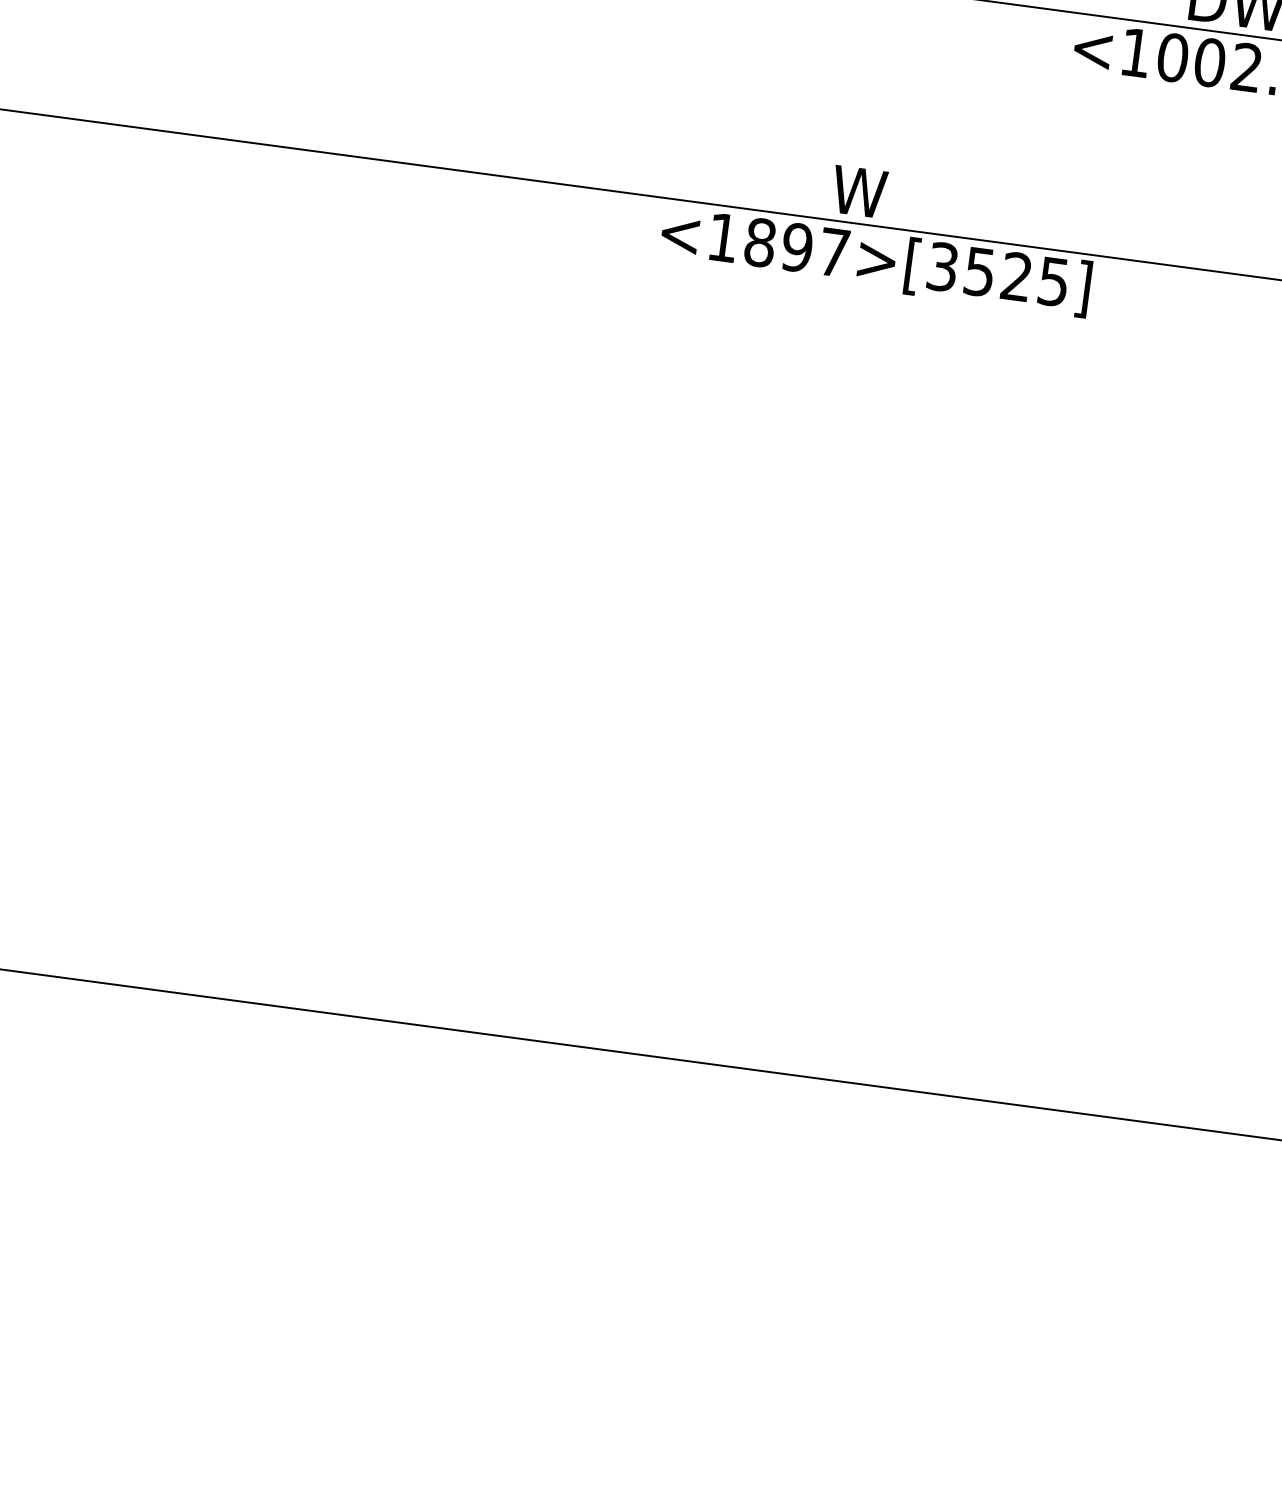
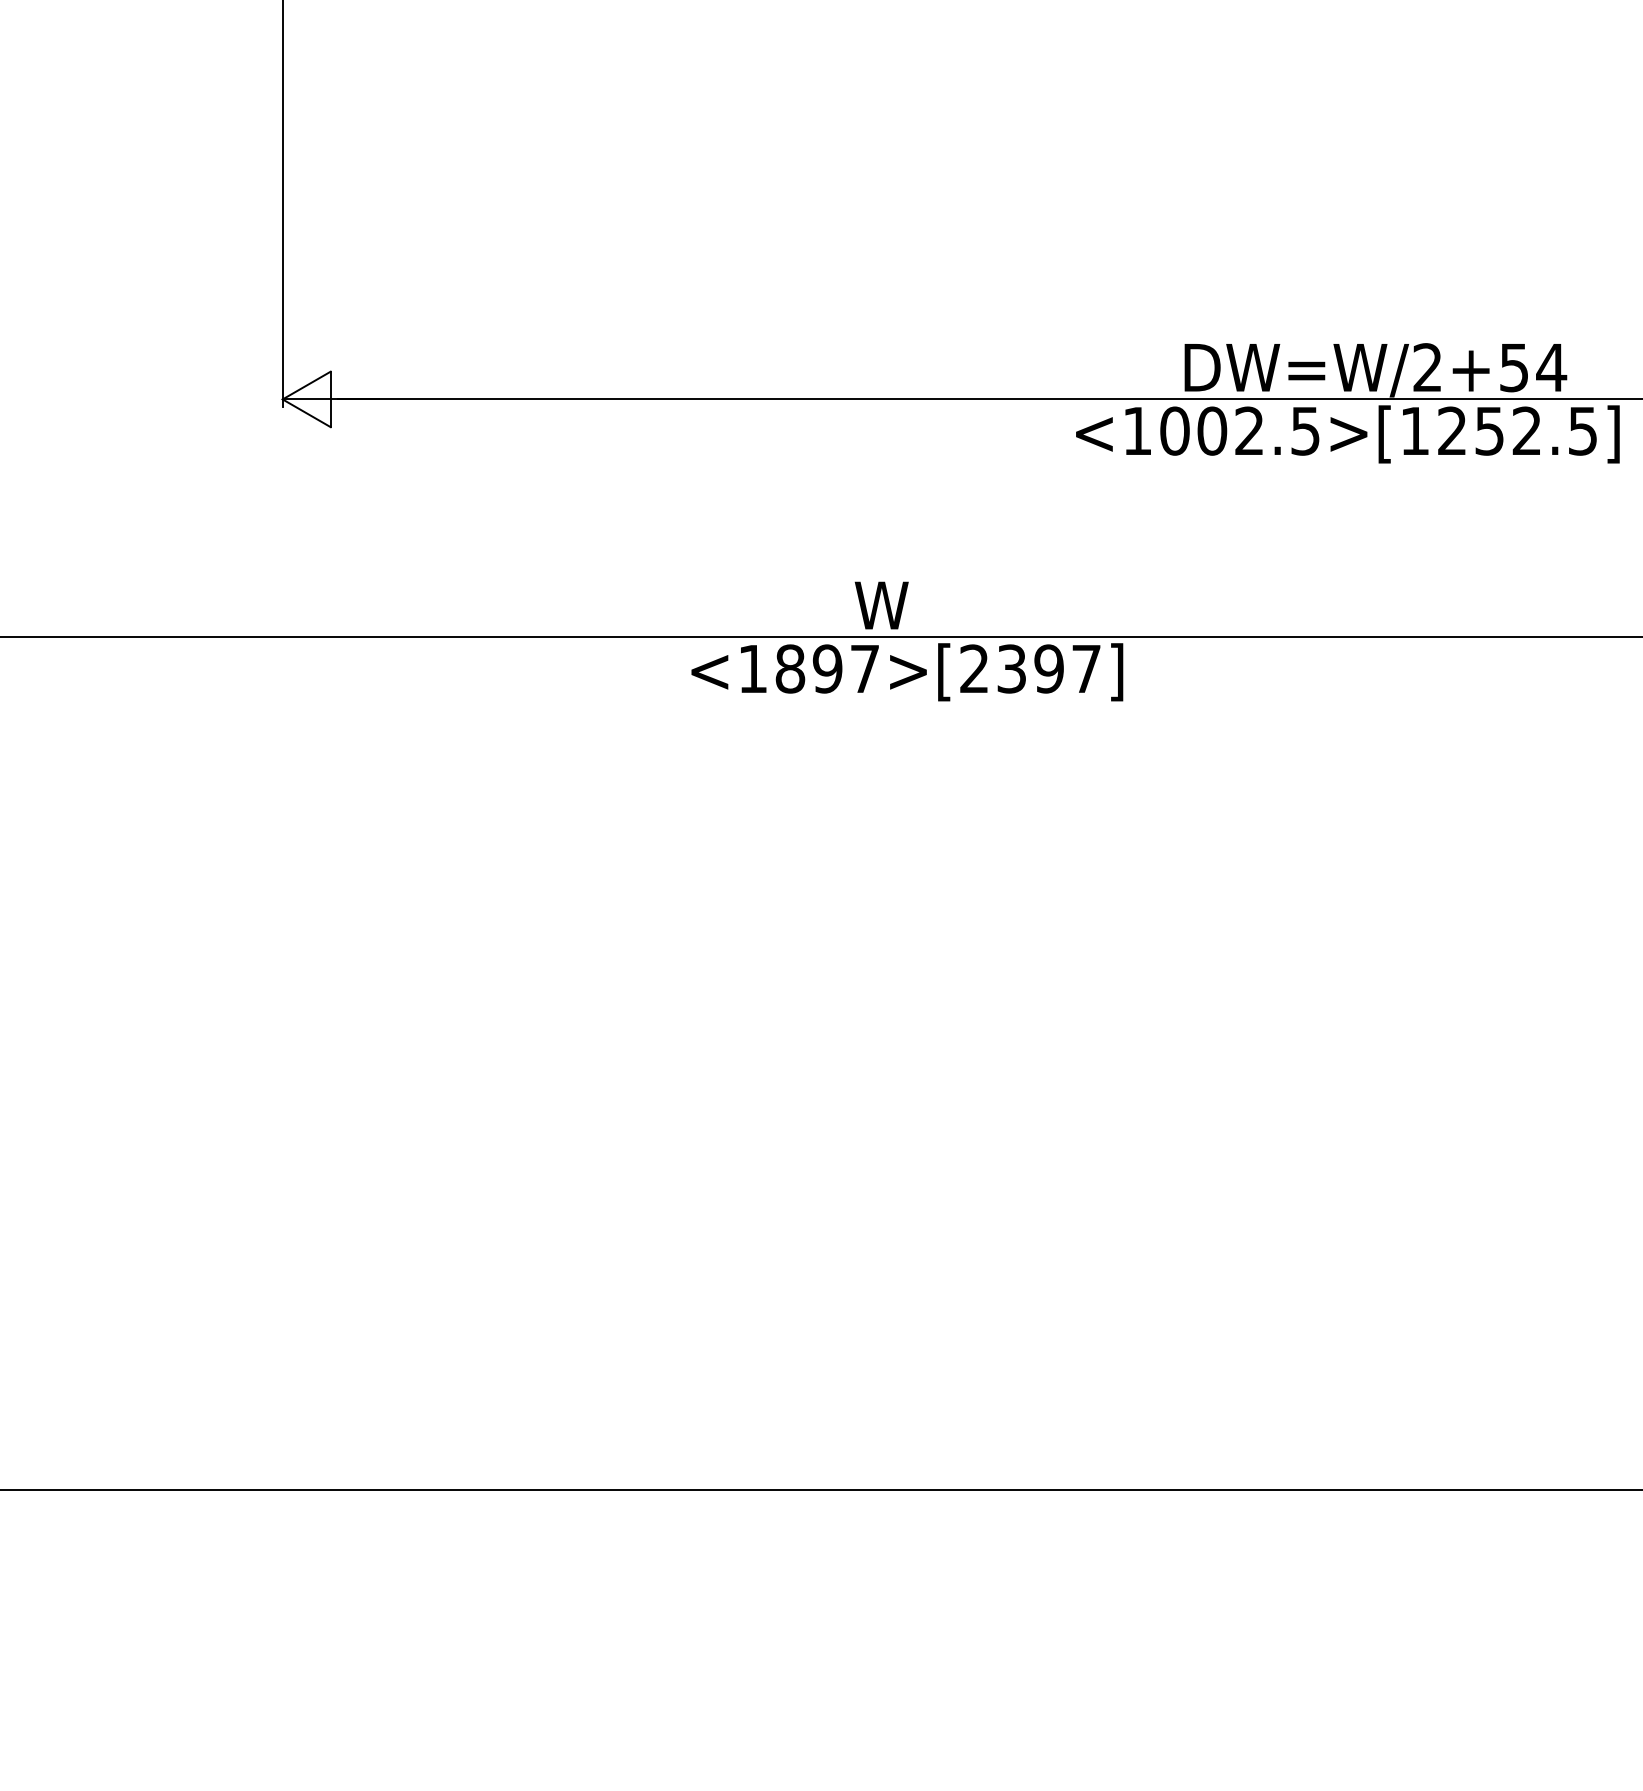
text: (998, 273) -> (1030, 668), <1897>[3525] -> <1897>[2397]

